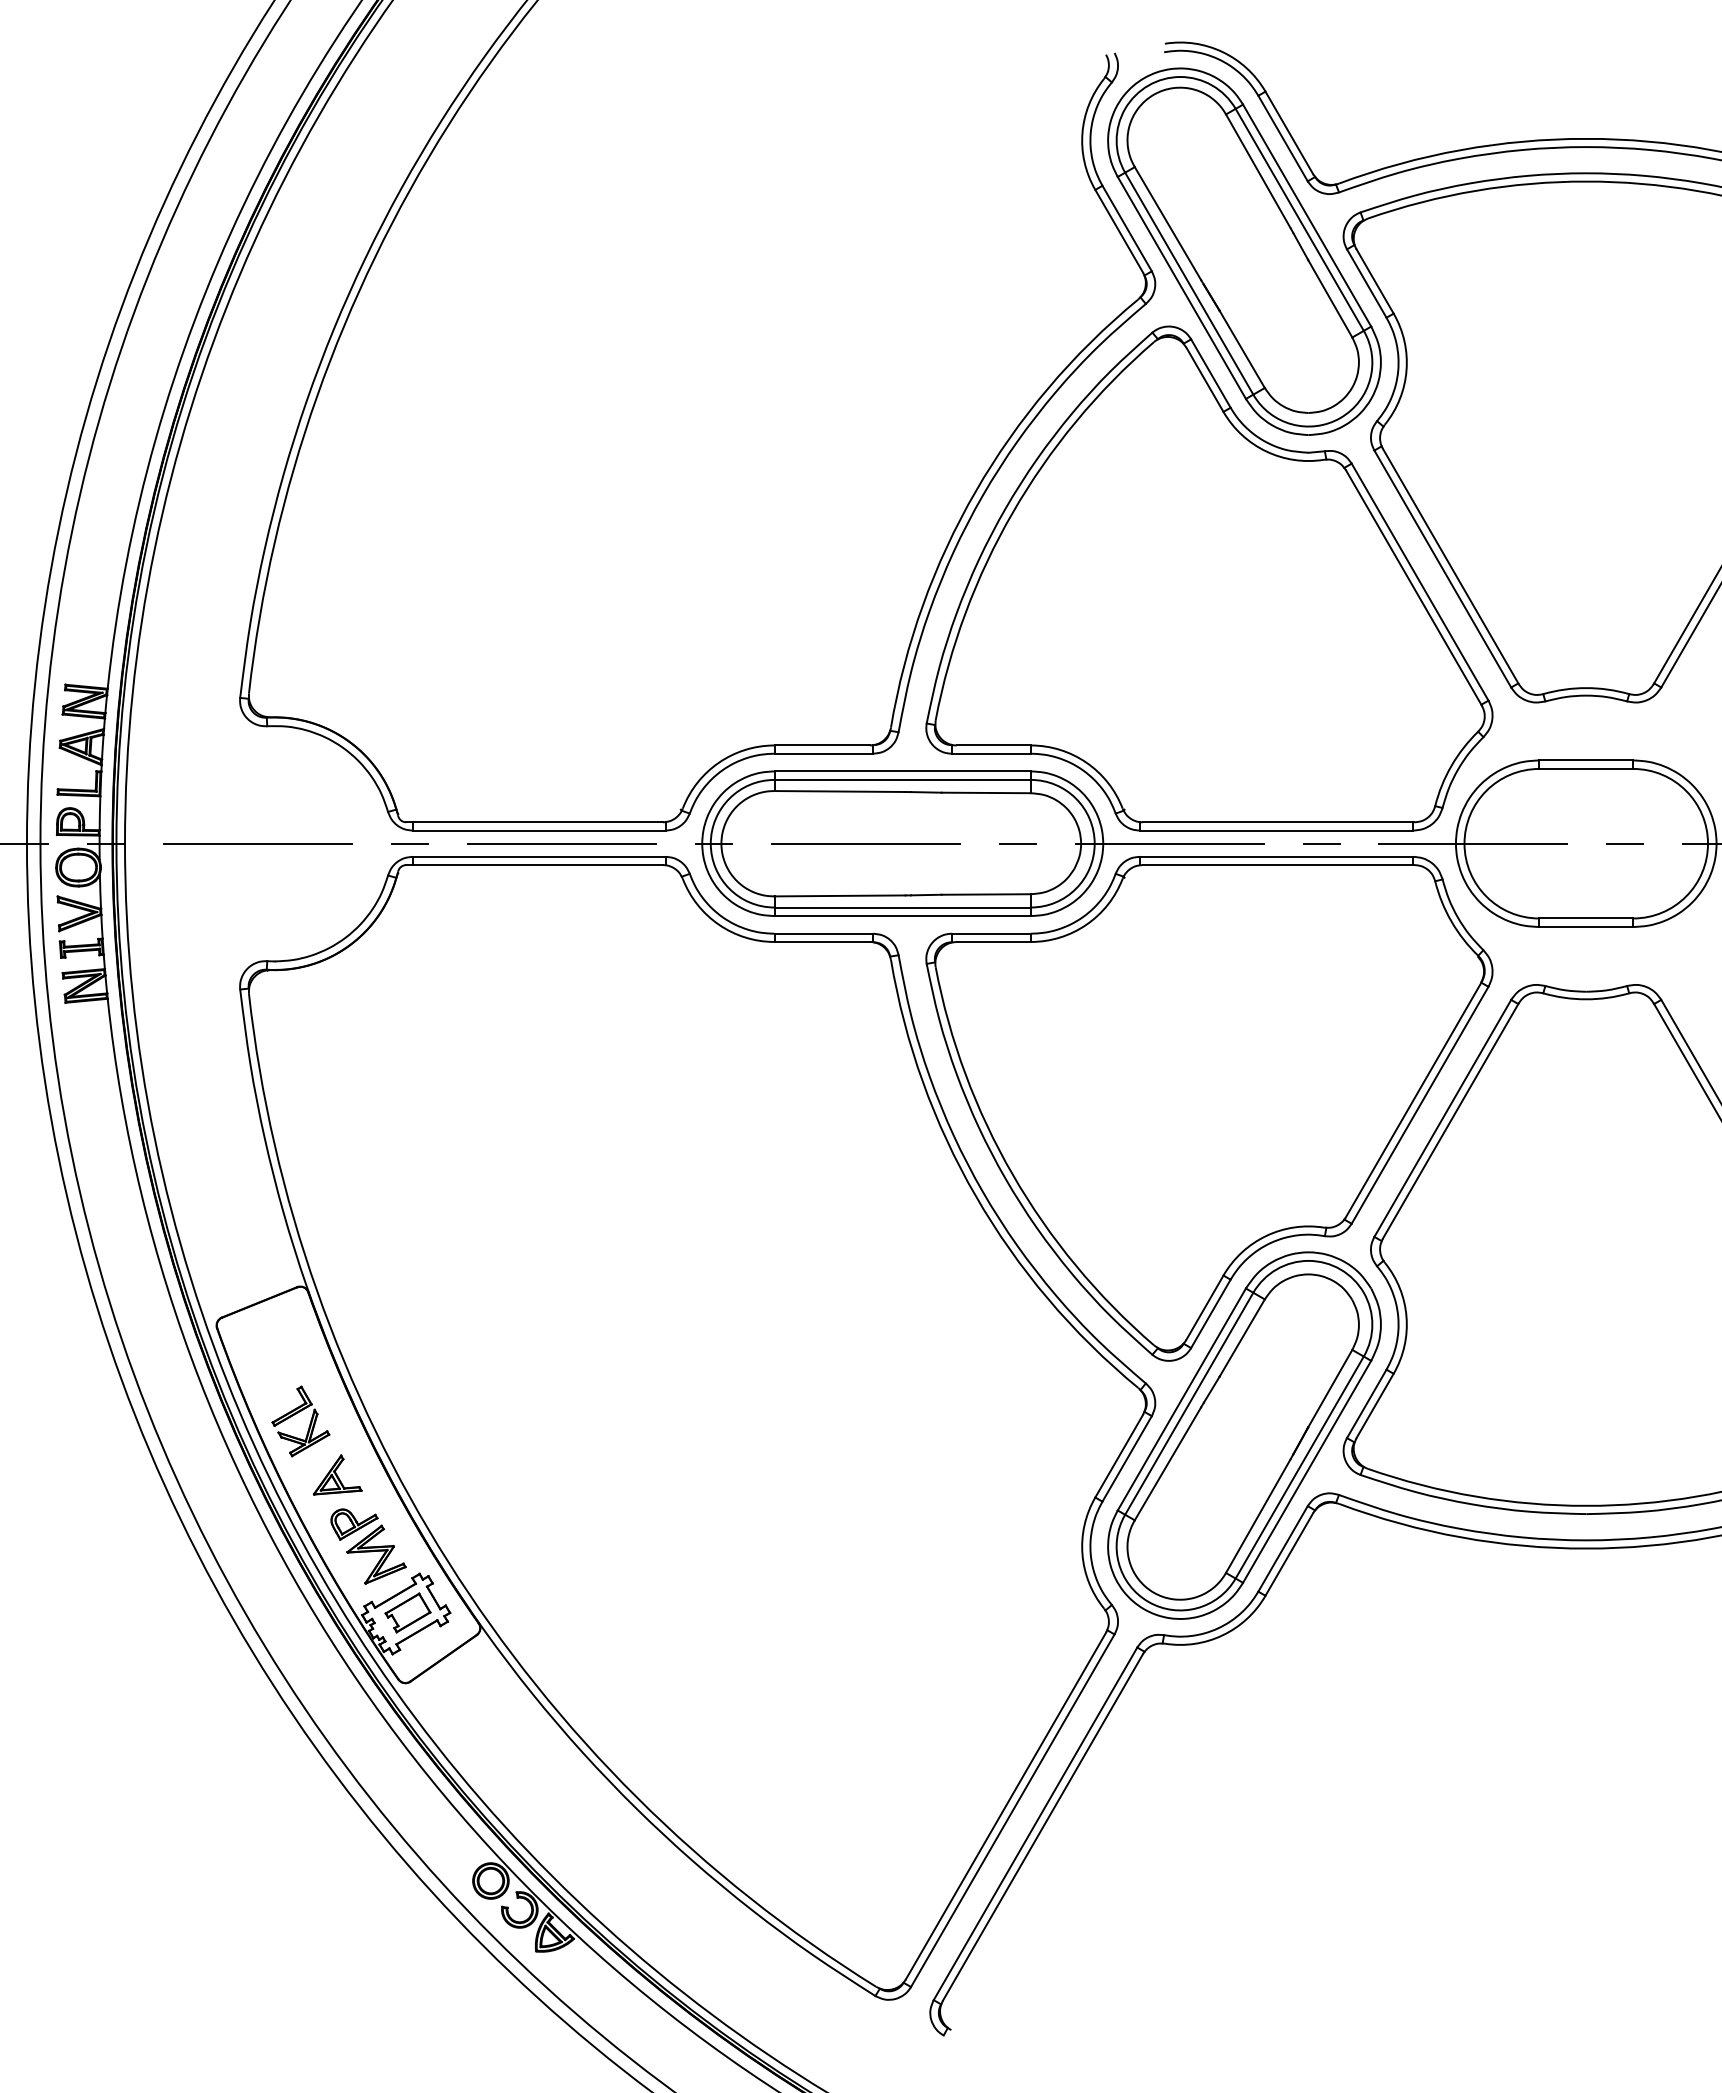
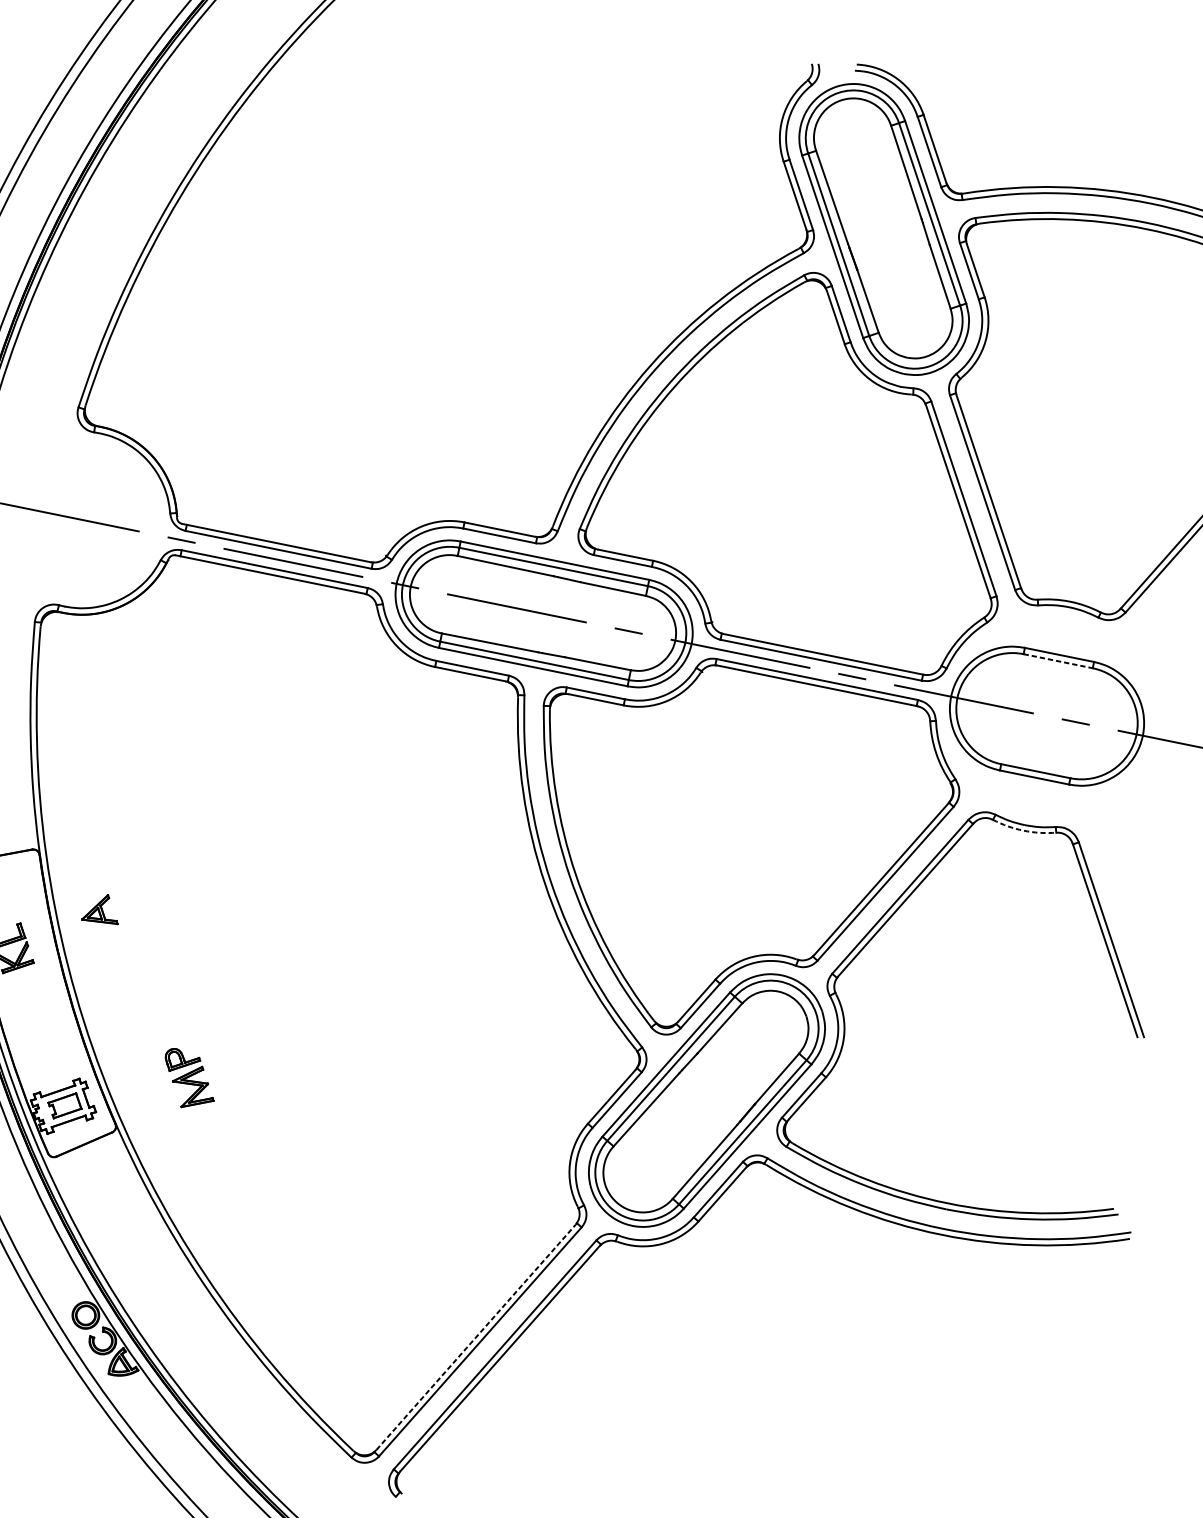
line: (1586, 768) -> (1058, 660), solid -> dashed
arc: (1586, 999) -> (1023, 830), solid -> dashed
part: (337, 1474) -> (102, 908), moved
part: (368, 1546) -> (189, 1080), moved
line: (1006, 1805) -> (476, 1337), solid -> dashed

